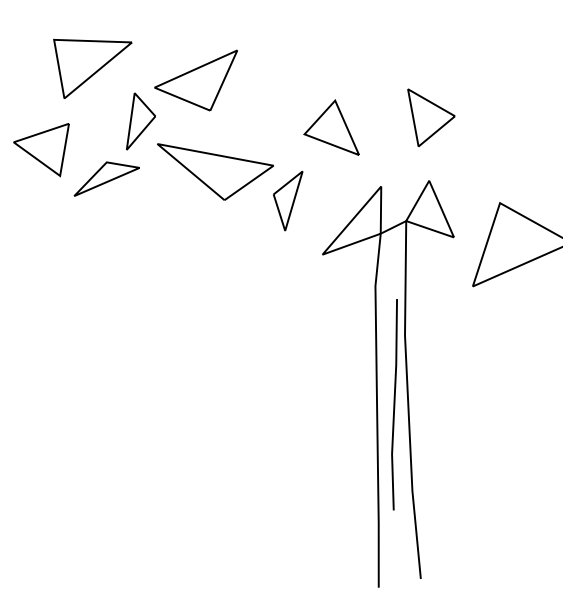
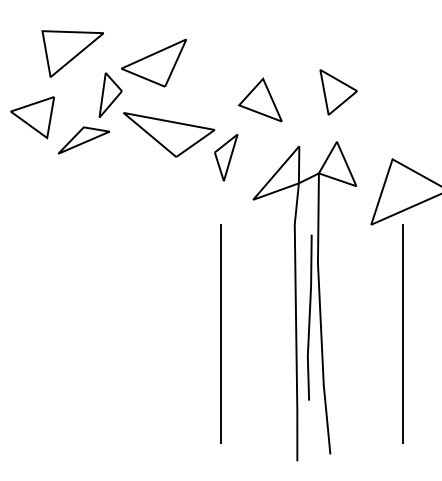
line: (282, 426) -> (221, 334), added
line: (513, 426) -> (403, 334), added

